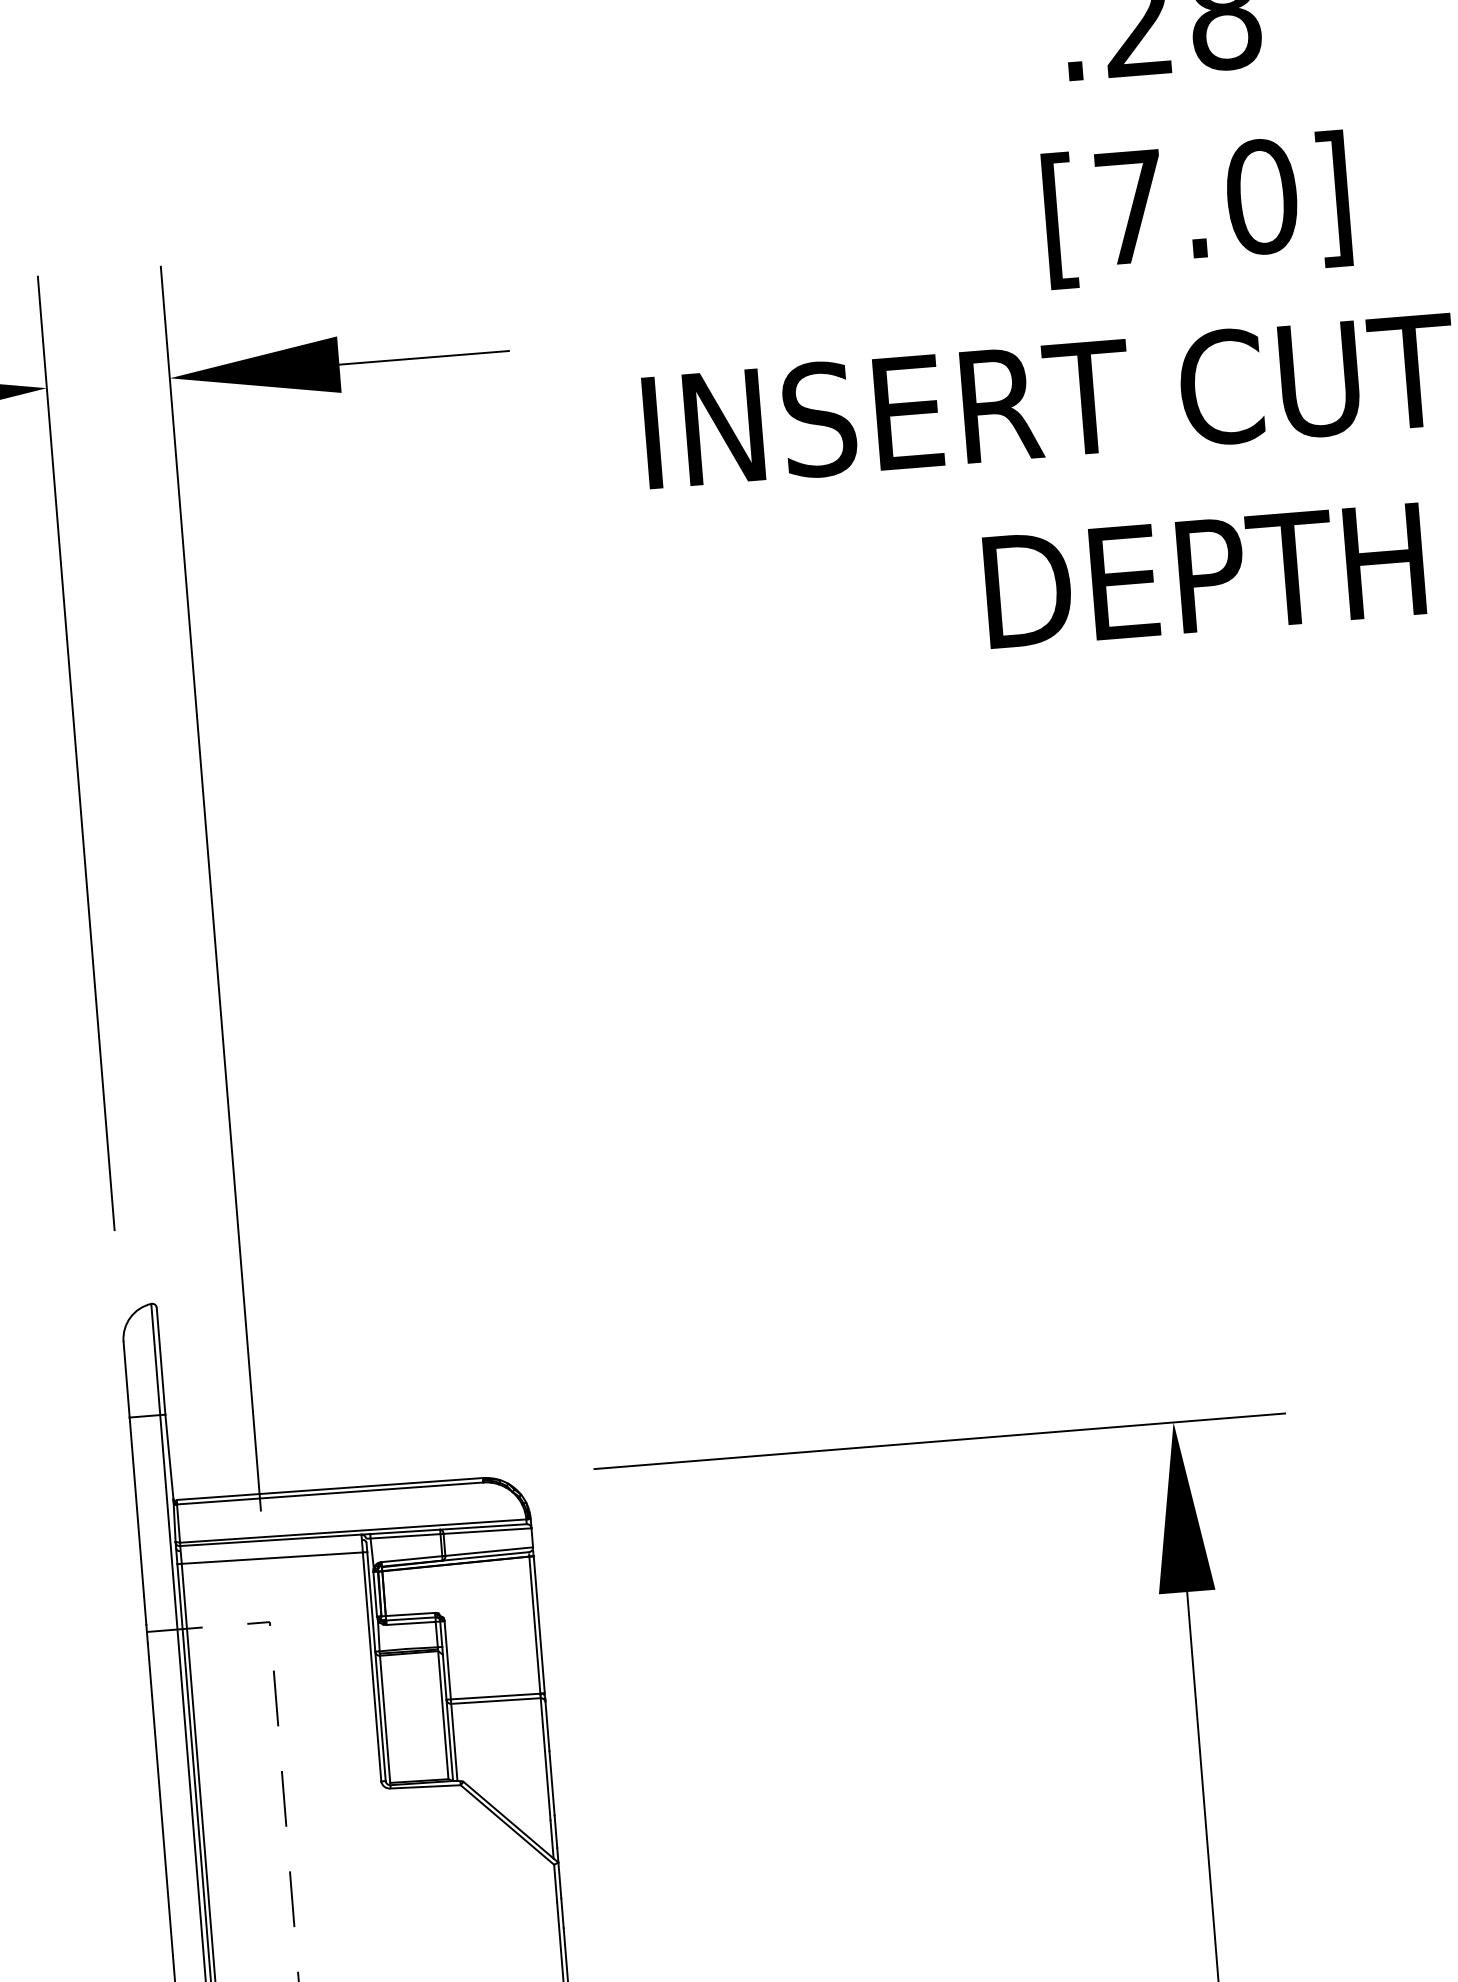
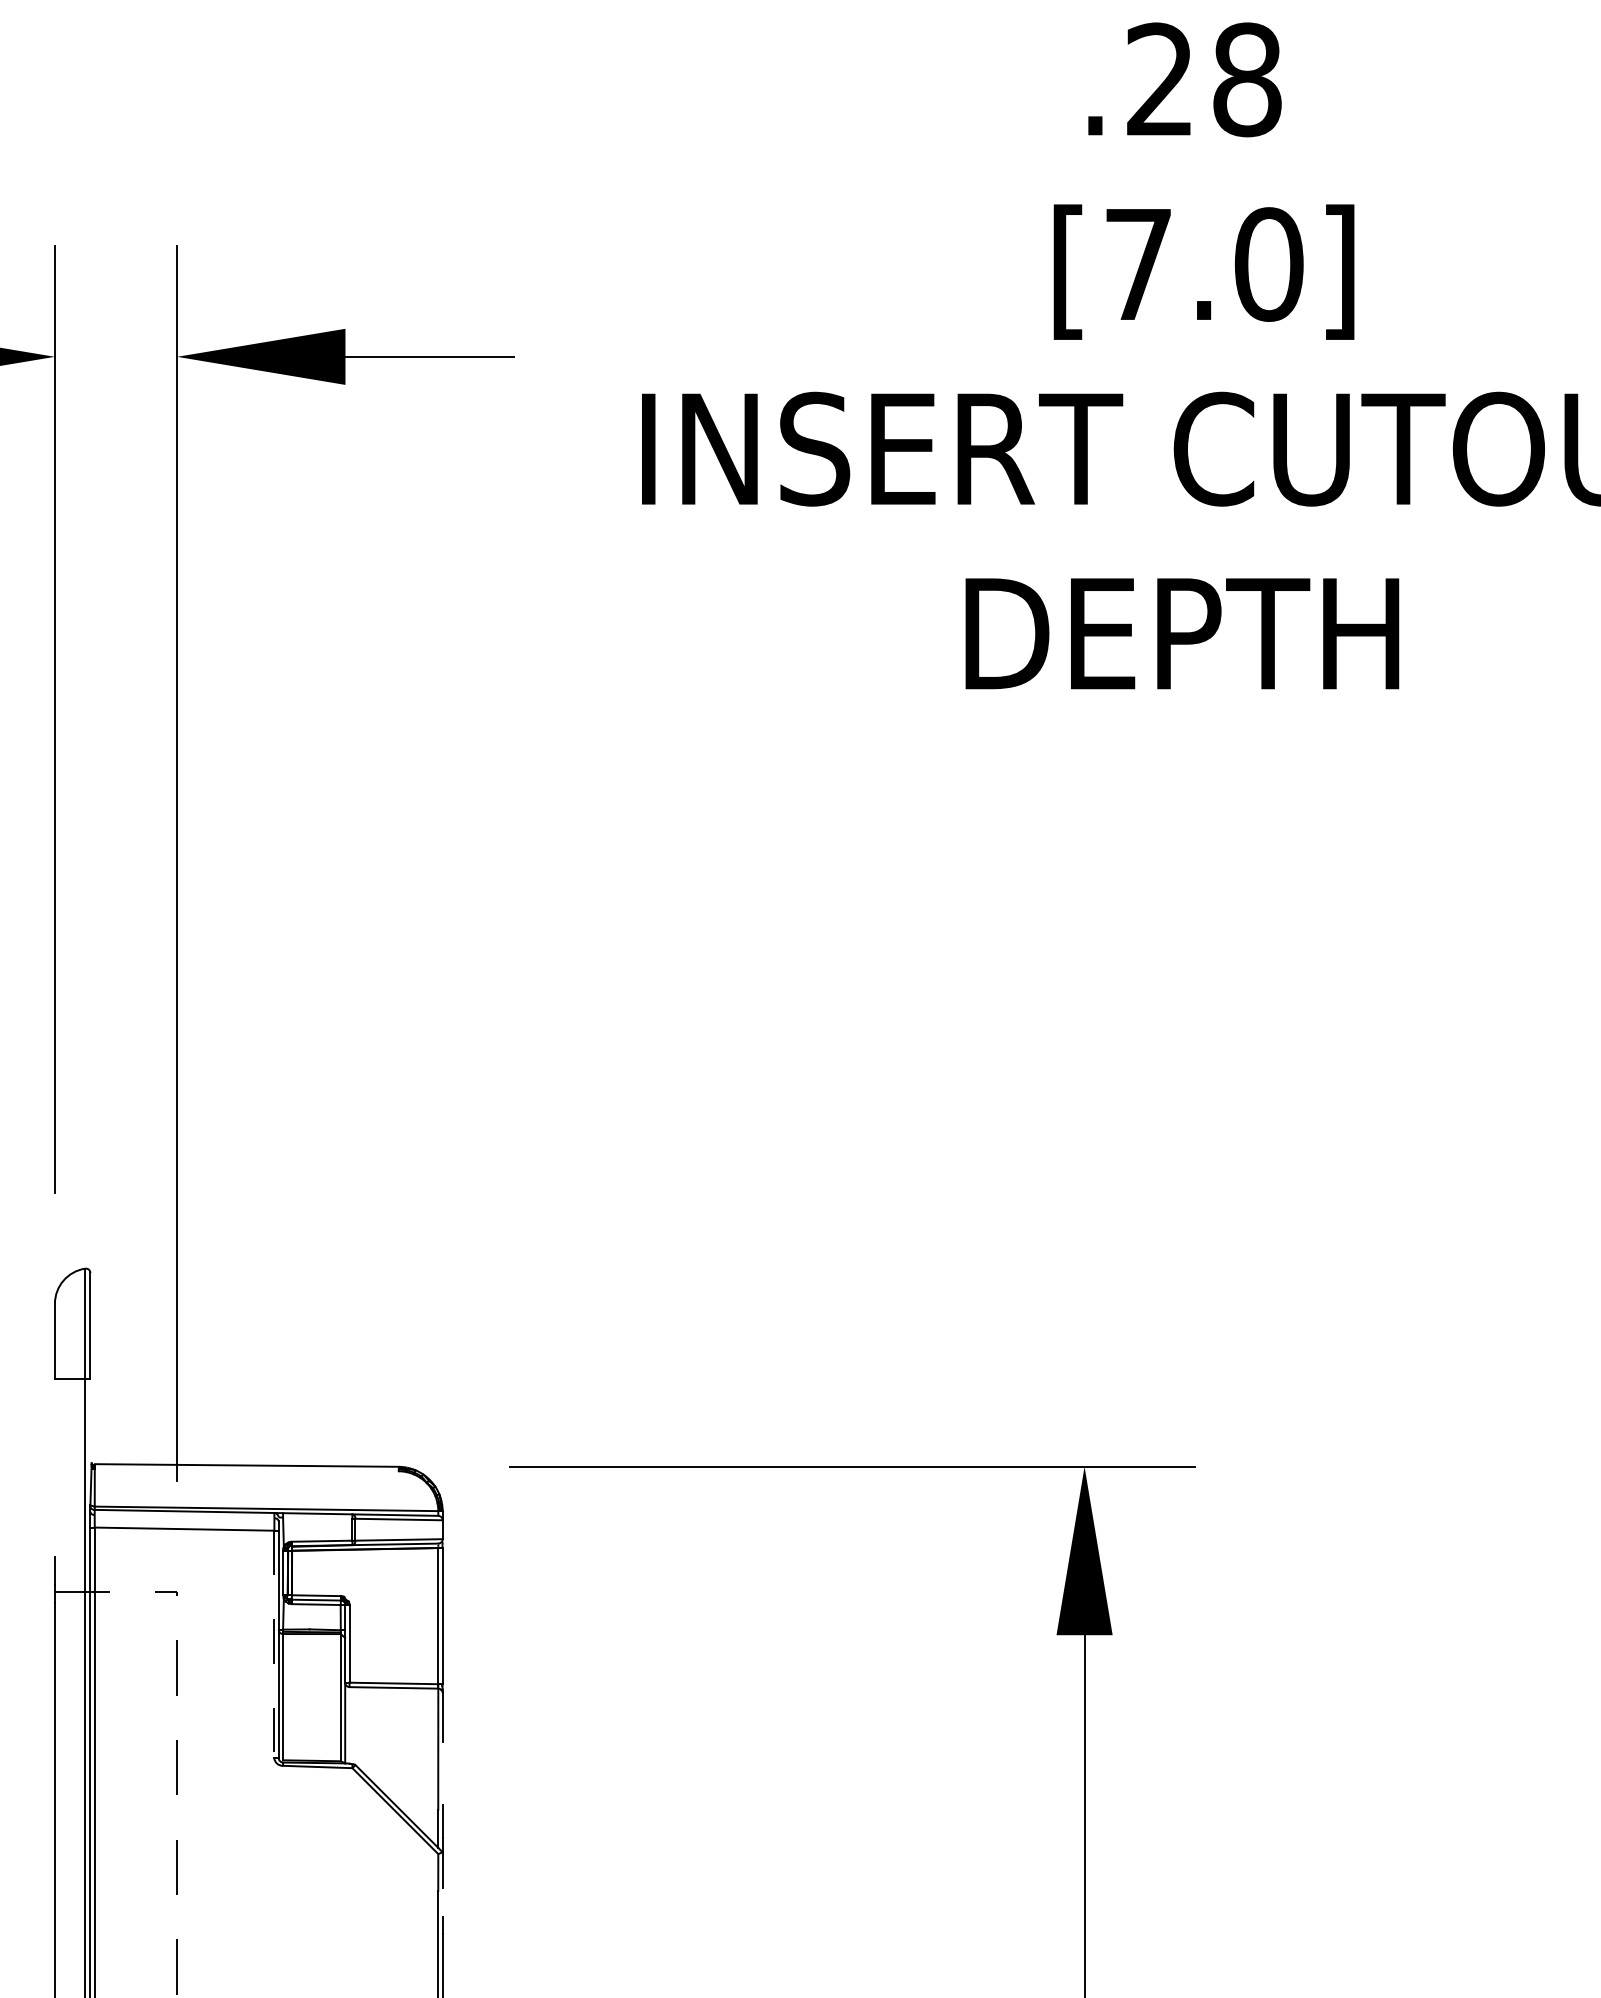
line: (168, 1457) -> (90, 1421), removed
line: (329, 1493) -> (246, 1469), removed
line: (136, 1506) -> (54, 1467), removed
line: (405, 1535) -> (317, 1517), removed
line: (372, 1667) -> (274, 1644), solid -> dashed
line: (454, 1742) -> (349, 1725), removed
line: (551, 1783) -> (442, 1773), removed
line: (562, 1913) -> (442, 1902), removed

